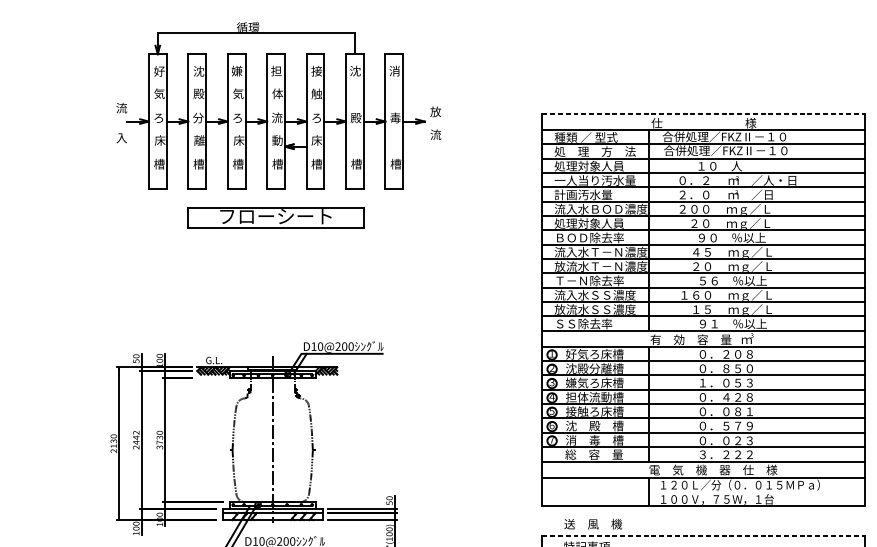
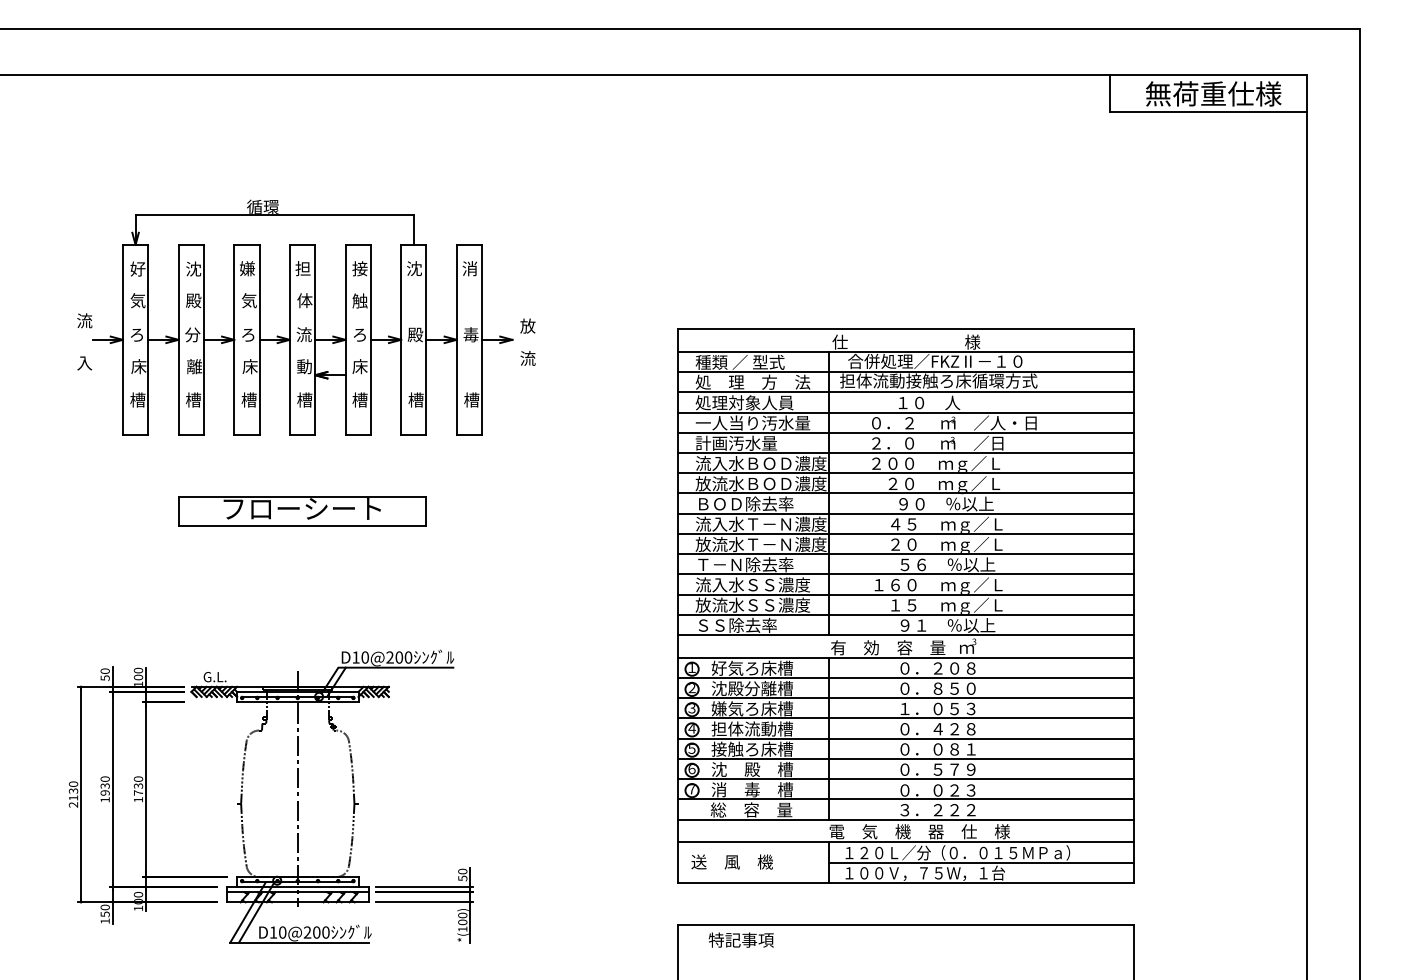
line: (703, 114) -> (905, 329), dashed -> solid
text: (726, 150) -> (938, 380), 合併処理／FKZⅡ－１０ -> 担体流動接触ろ床循環方式
part: (276, 218) -> (302, 511), moved
text: (600, 223) -> (760, 483), 処理対象人員 -> 放流水ＢＯＤ濃度
text: (135, 440) -> (104, 789), 2442 -> 1930
text: (159, 447) -> (138, 799), 3730 -> 1730
line: (757, 491) -> (981, 862), added
text: (592, 523) -> (731, 861), moved
text: (135, 528) -> (104, 914), 100 -> 150
line: (703, 536) -> (905, 925), dashed -> solid

